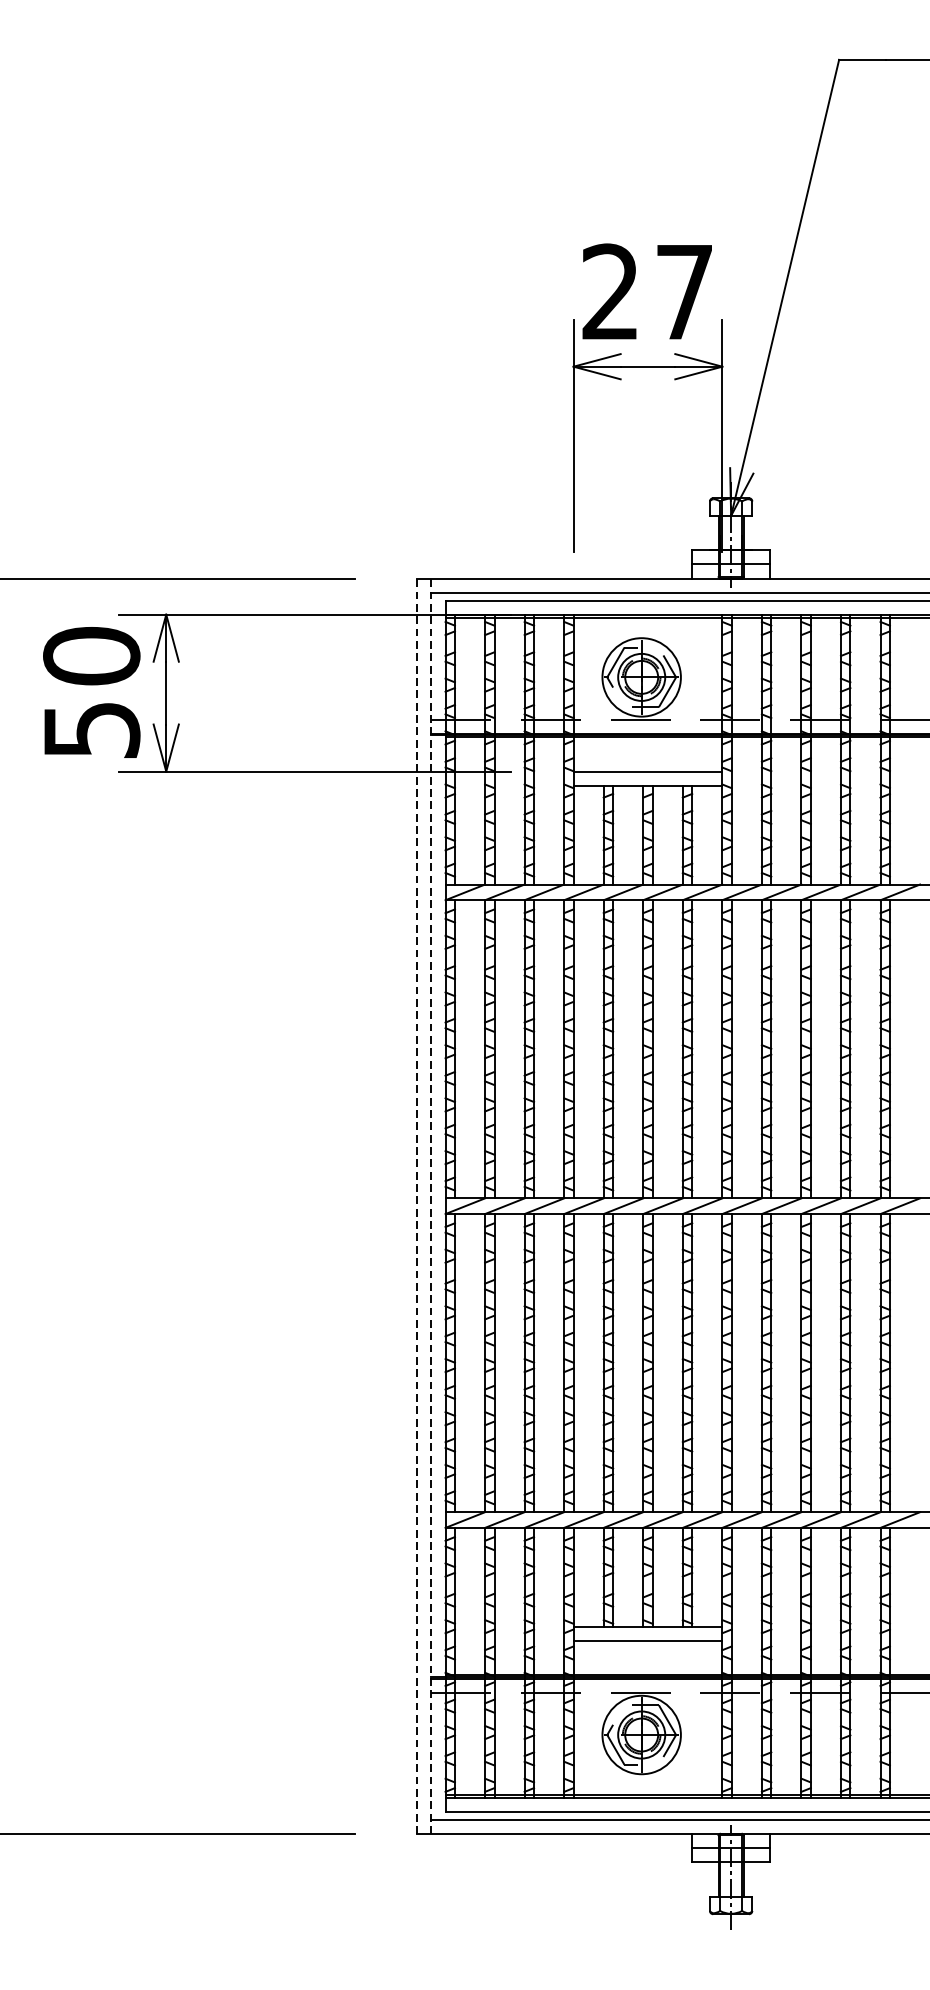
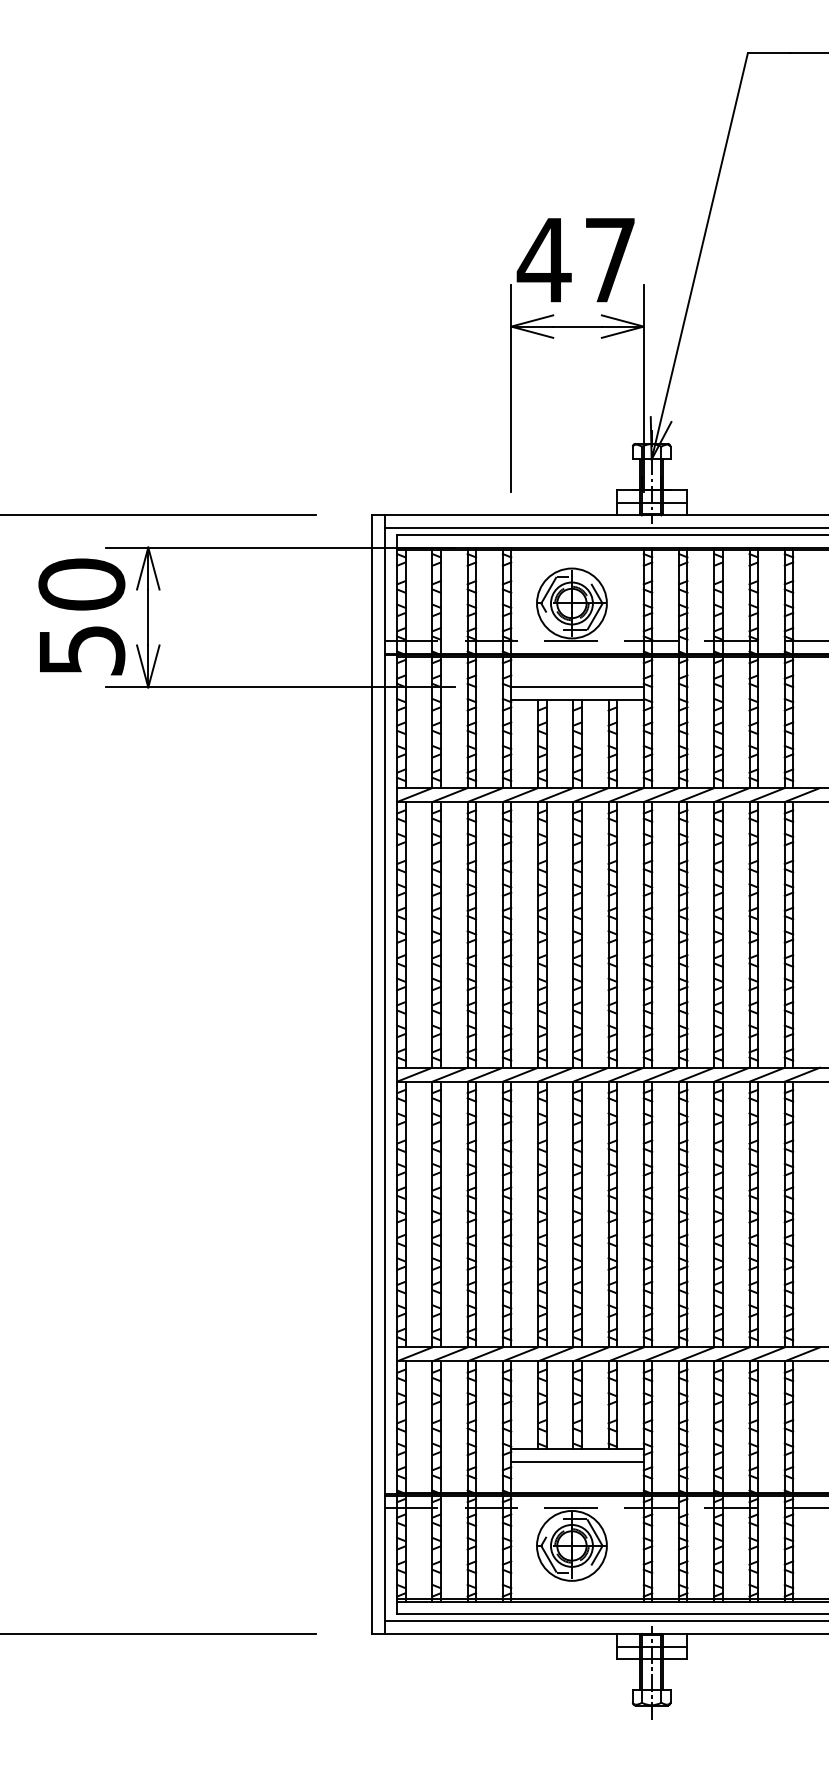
text: (609, 291) -> (543, 259), 27 -> 47
line: (417, 1205) -> (372, 1074), dashed -> solid
line: (431, 1205) -> (384, 1074), dashed -> solid

